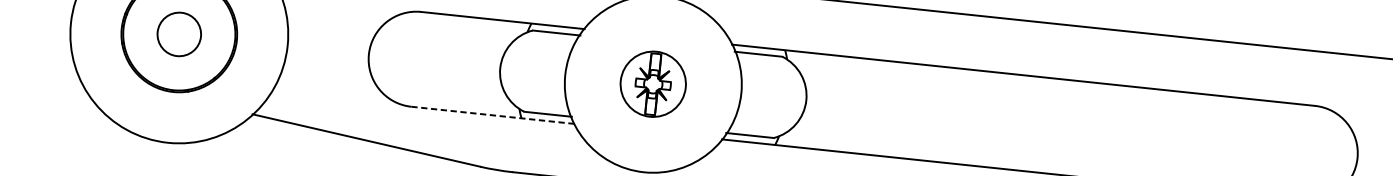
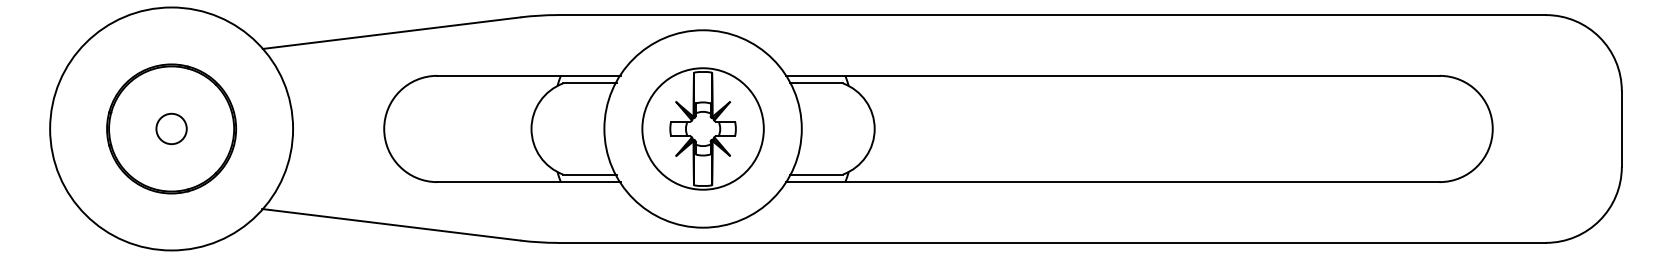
circle: (179, 34) -> (171, 128), size x0.62
part: (652, 83) -> (702, 128), size x1.67
line: (492, 115) -> (528, 182), dashed -> solid

